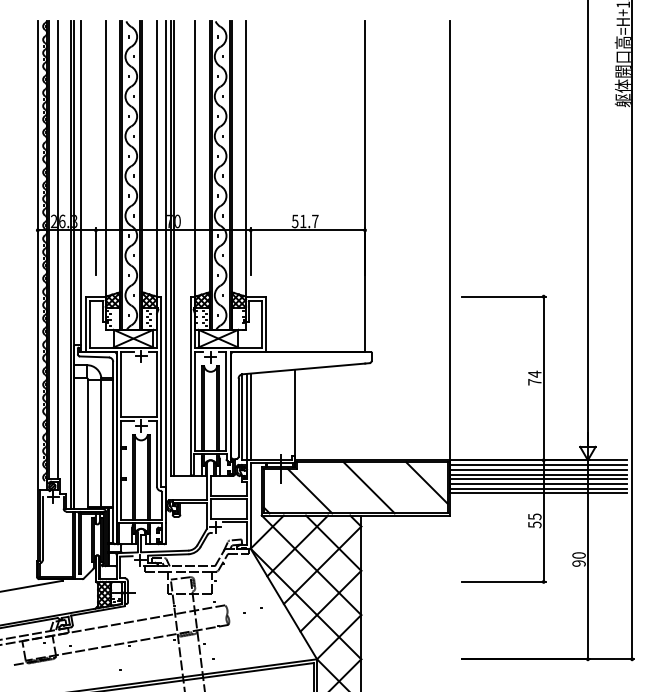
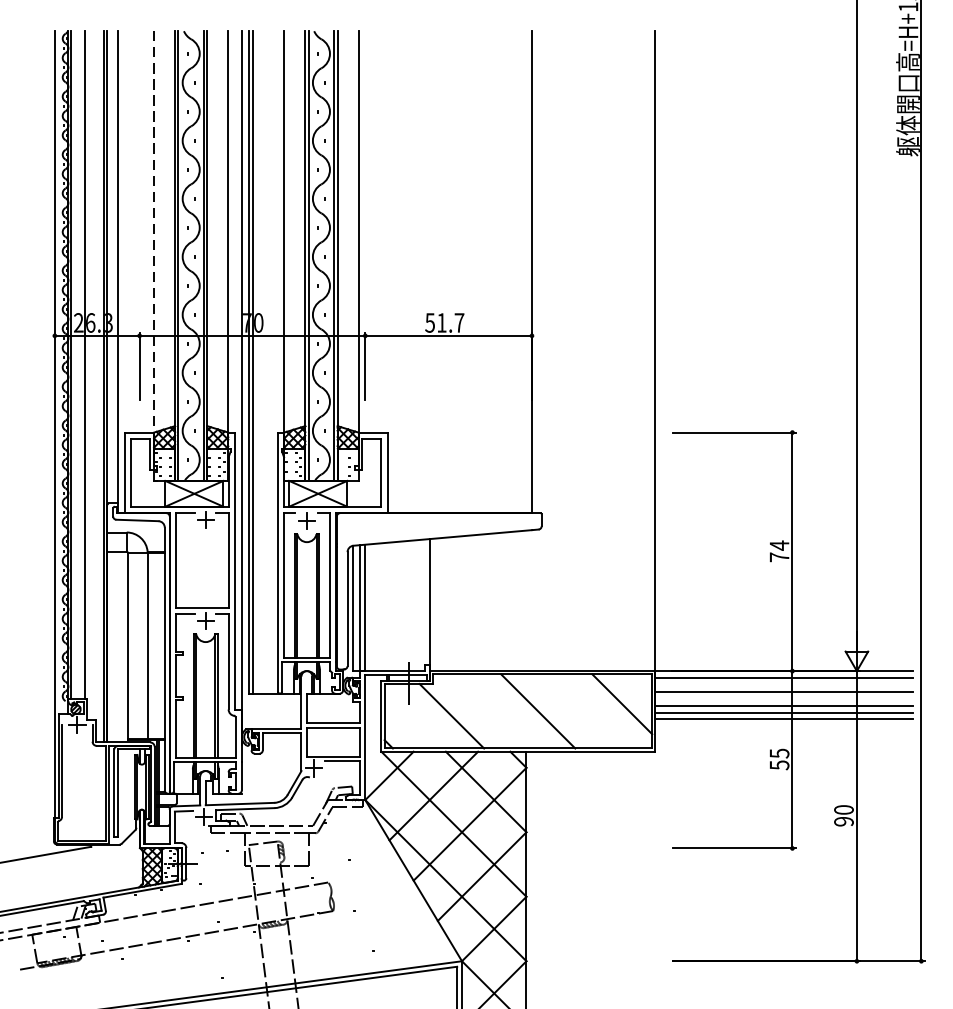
line: (105, 160) -> (153, 234), solid -> dashed
line: (537, 469) -> (783, 684), removed
line: (537, 479) -> (783, 699), removed

